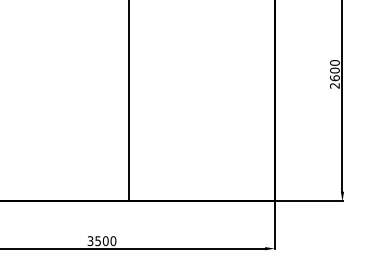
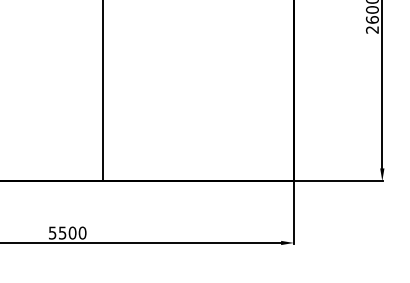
text: (90, 240) -> (52, 232), 3500 -> 5500

